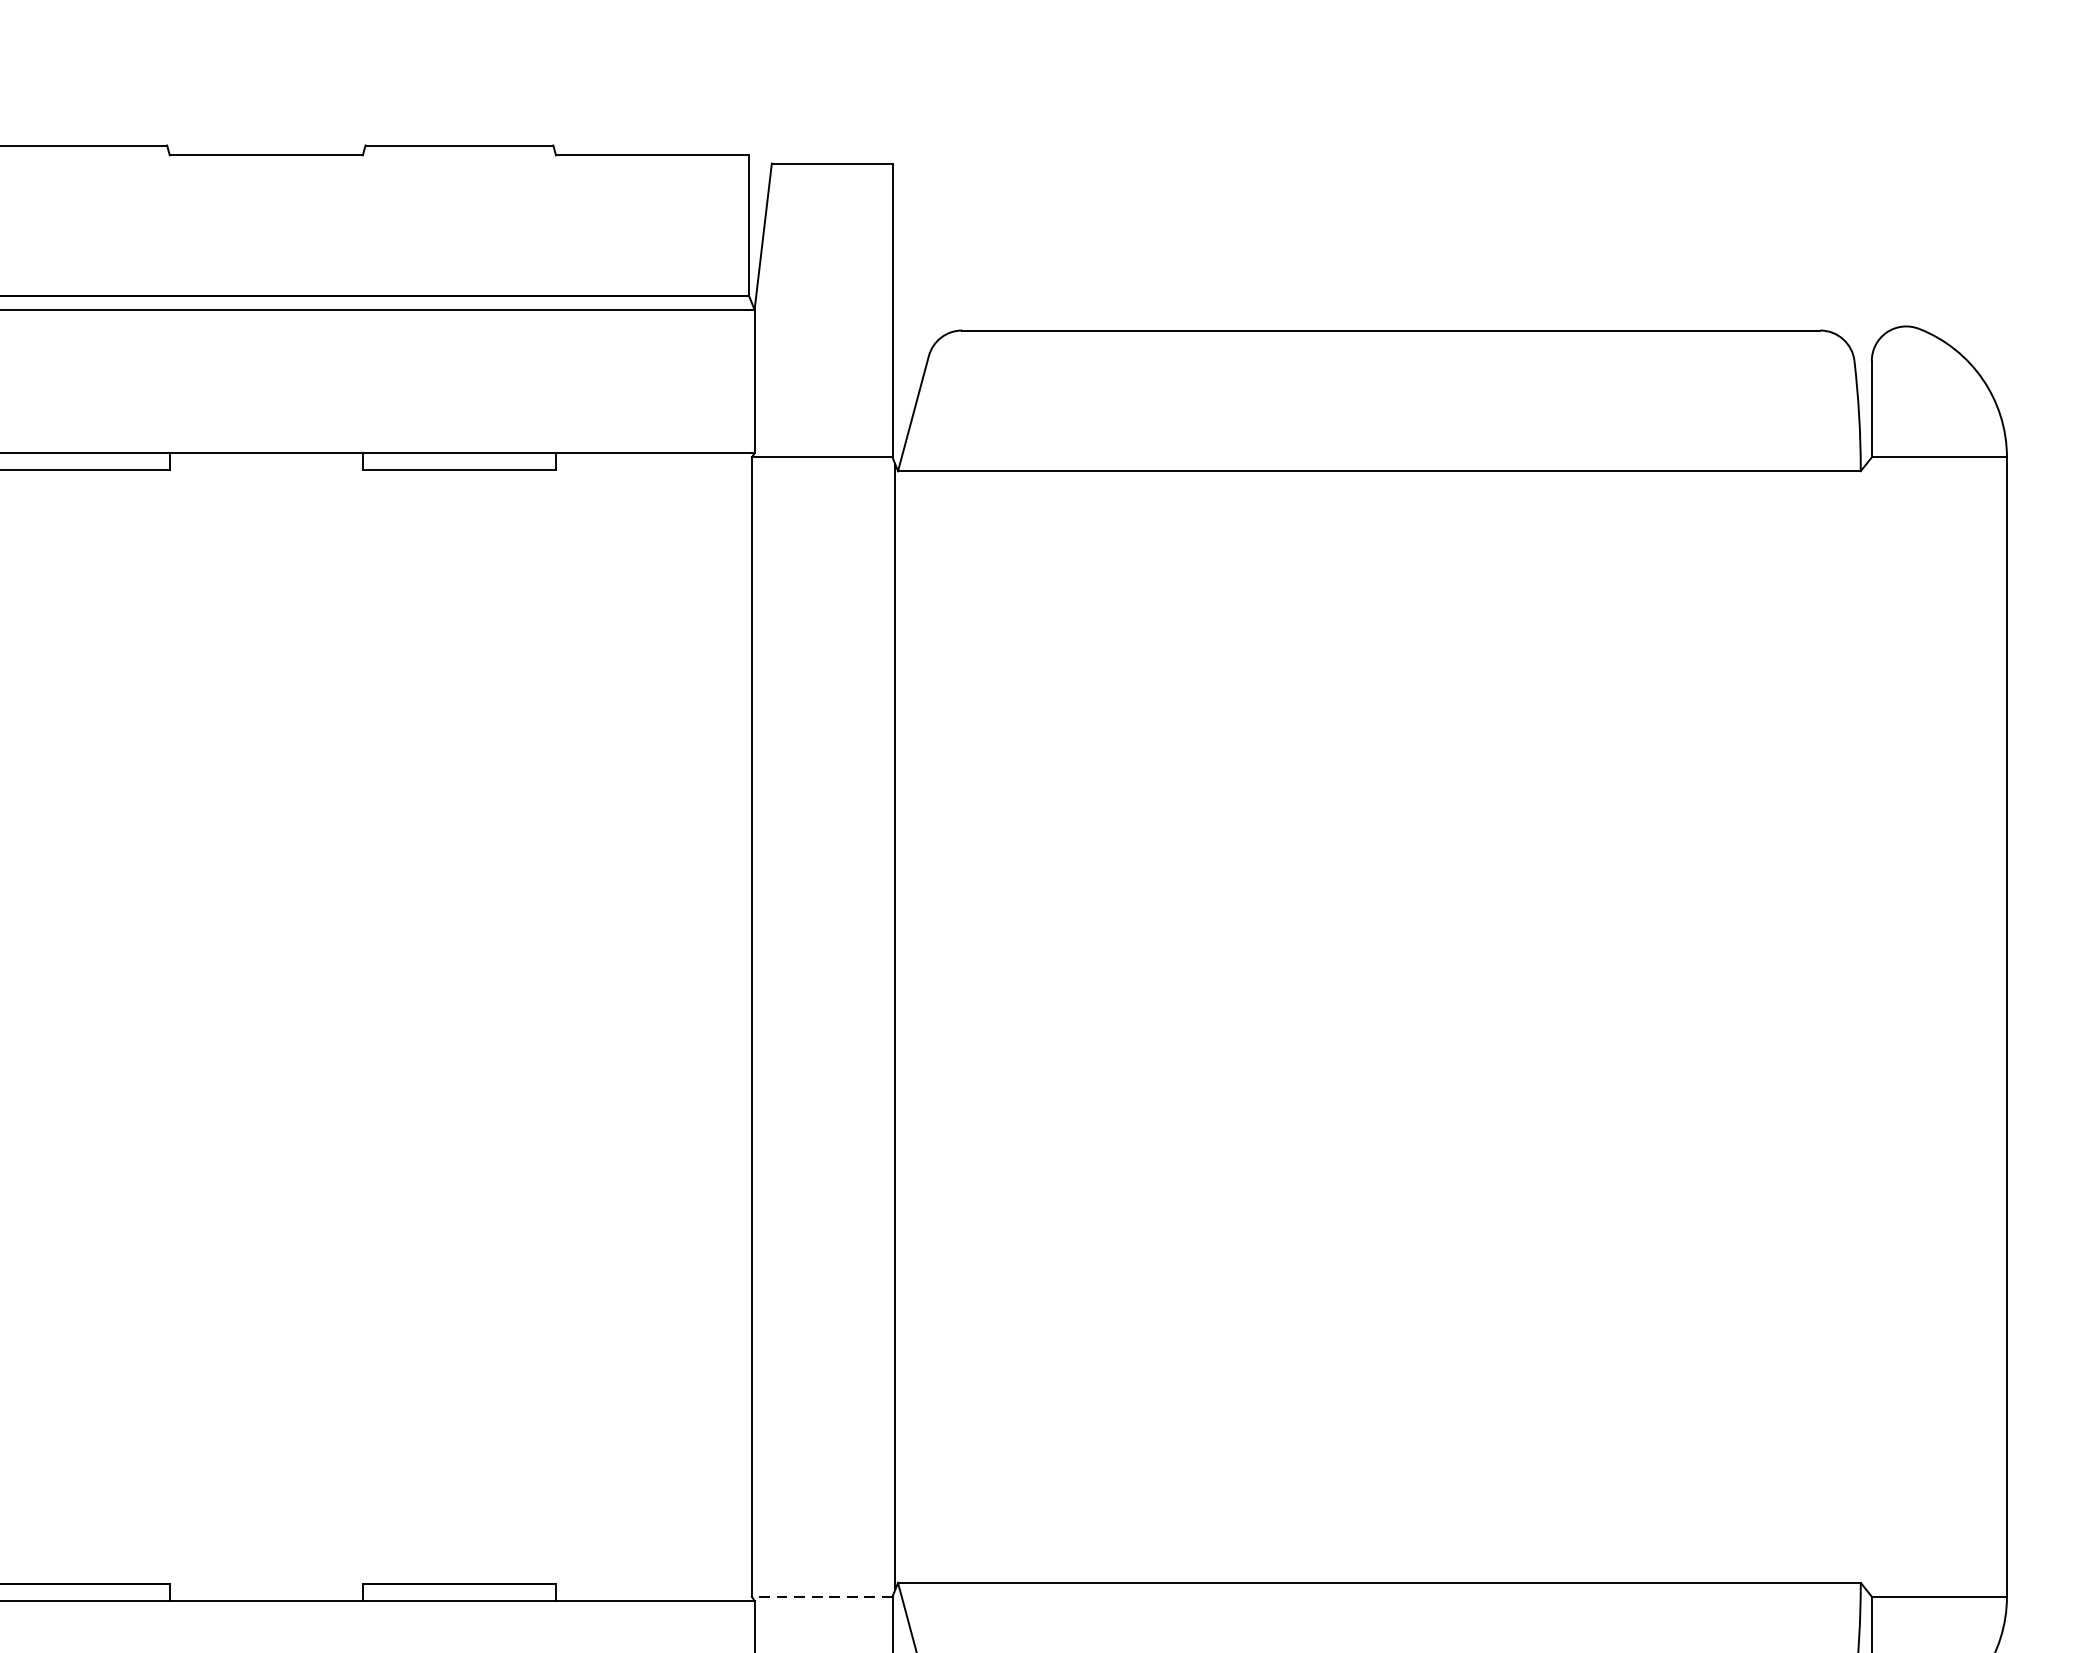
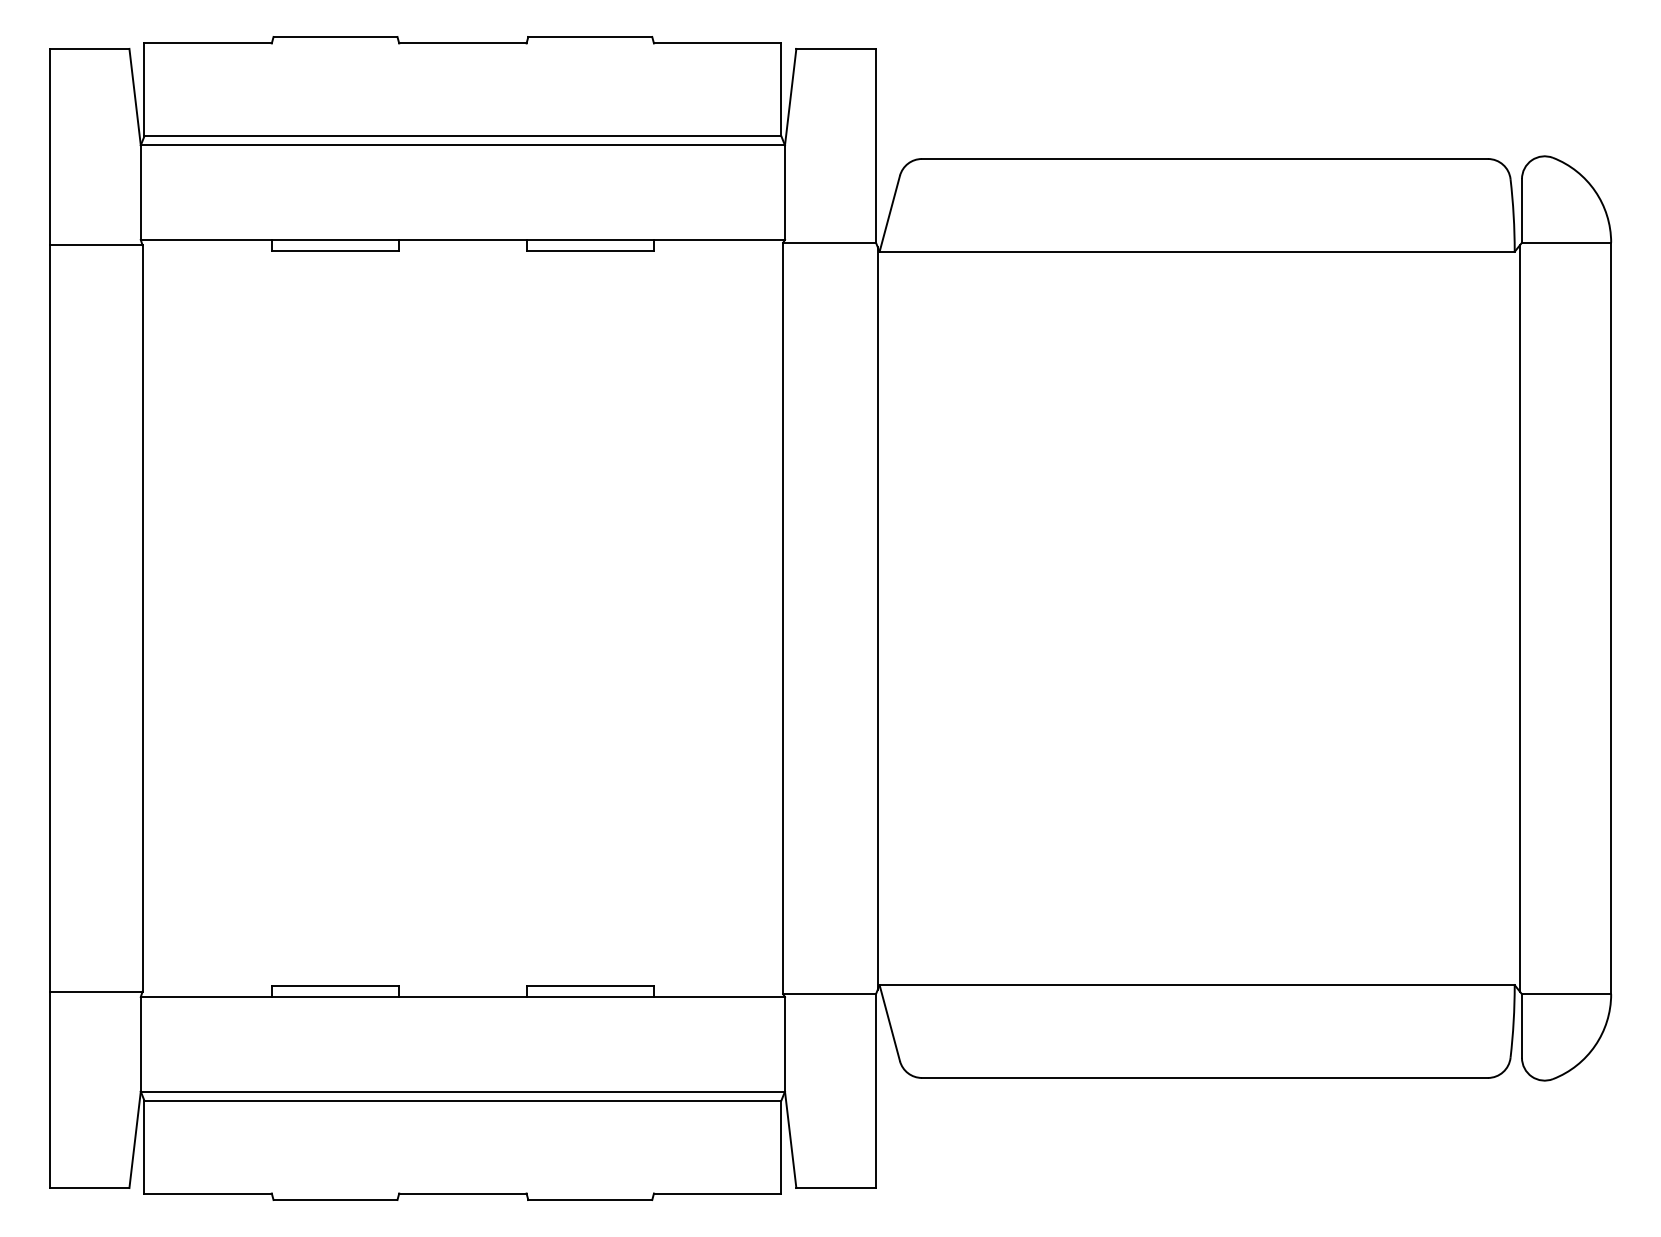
line: (1869, 1025) -> (1520, 617), added
line: (822, 1597) -> (829, 994), dashed -> solid

